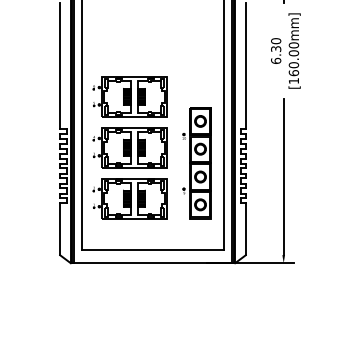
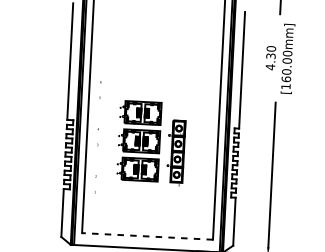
text: (276, 60) -> (270, 66), 6.30 -> 4.30
part: (151, 147) -> (150, 141), size x0.6
line: (152, 249) -> (147, 235), solid -> dashed

